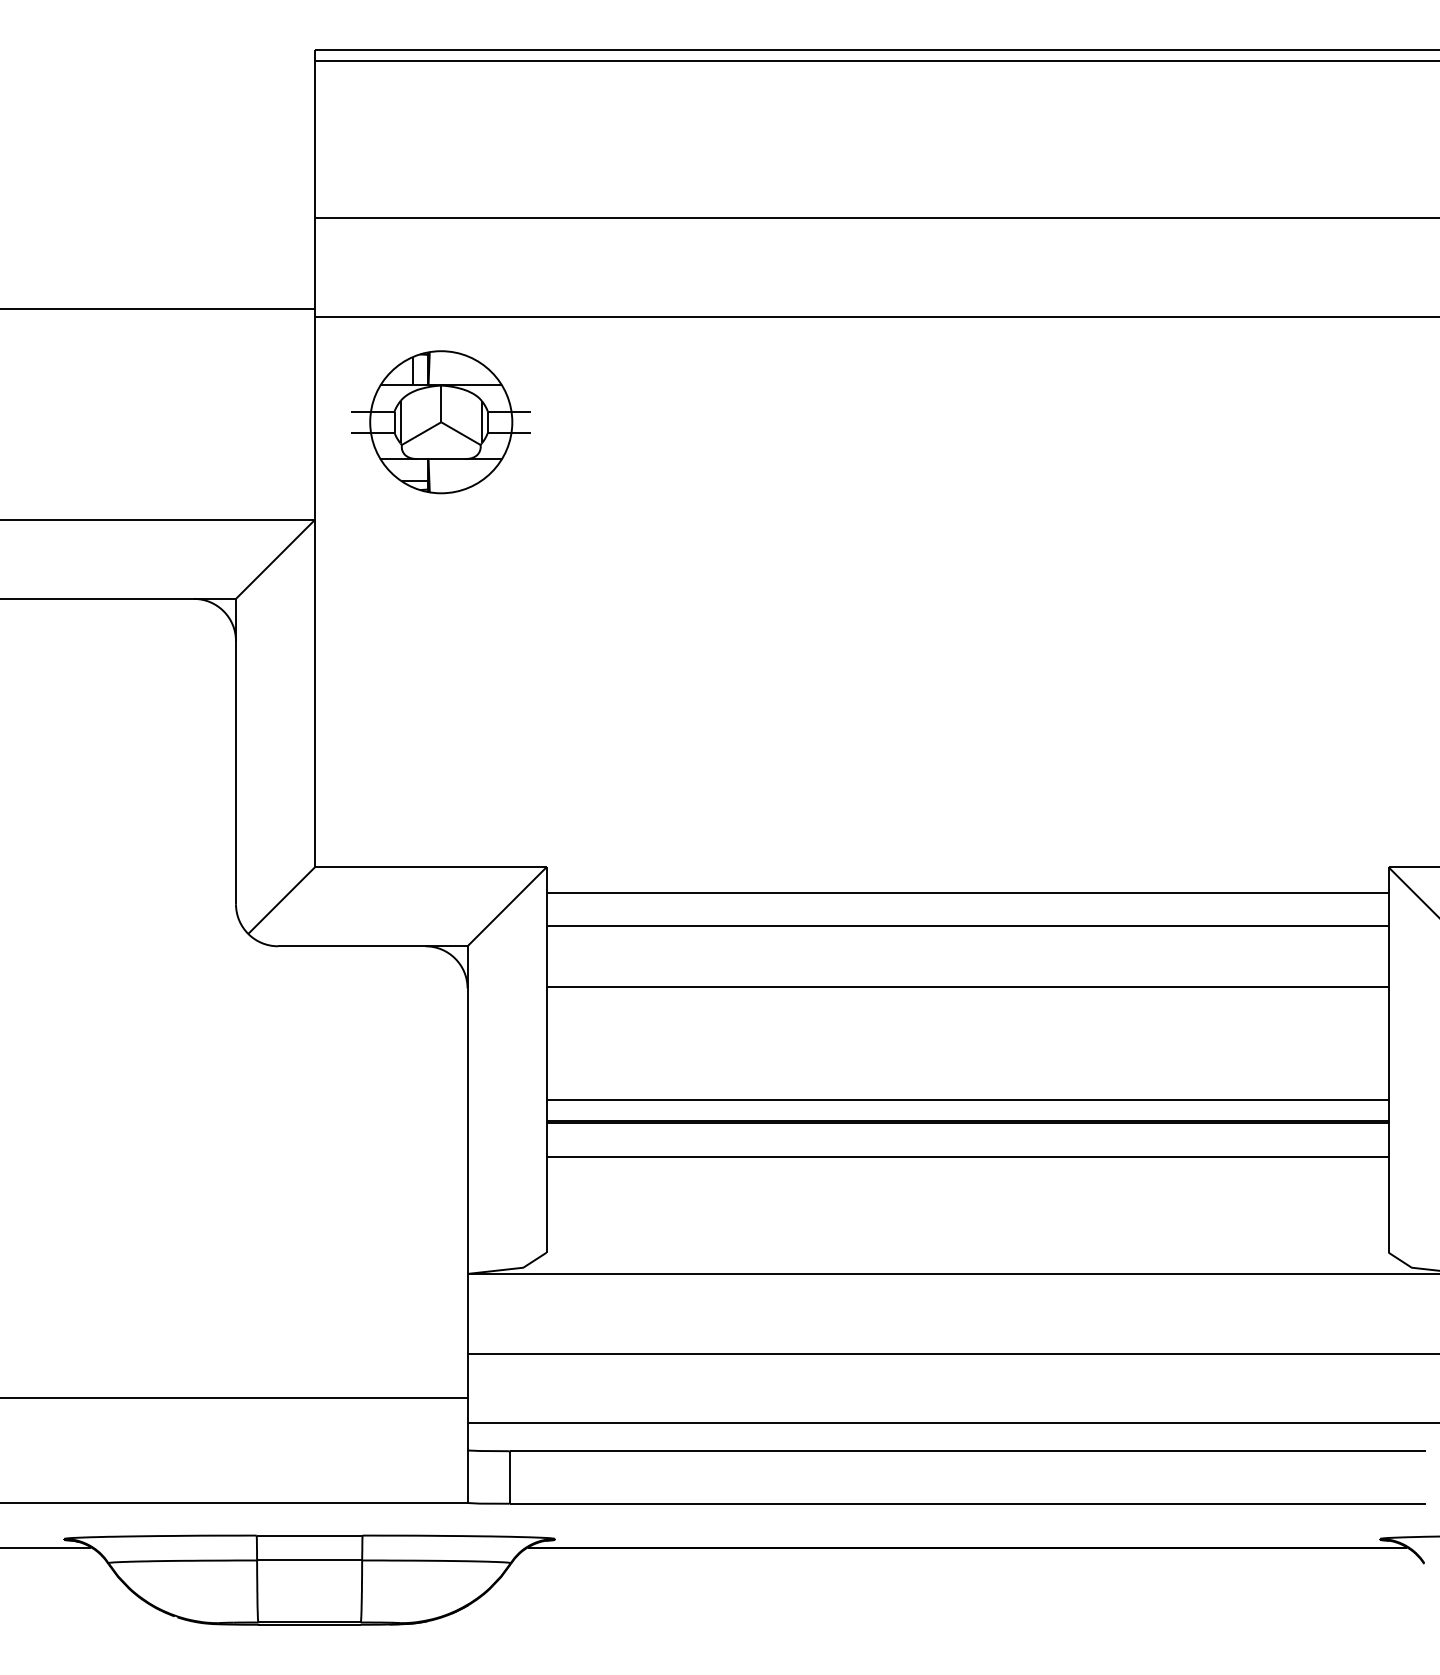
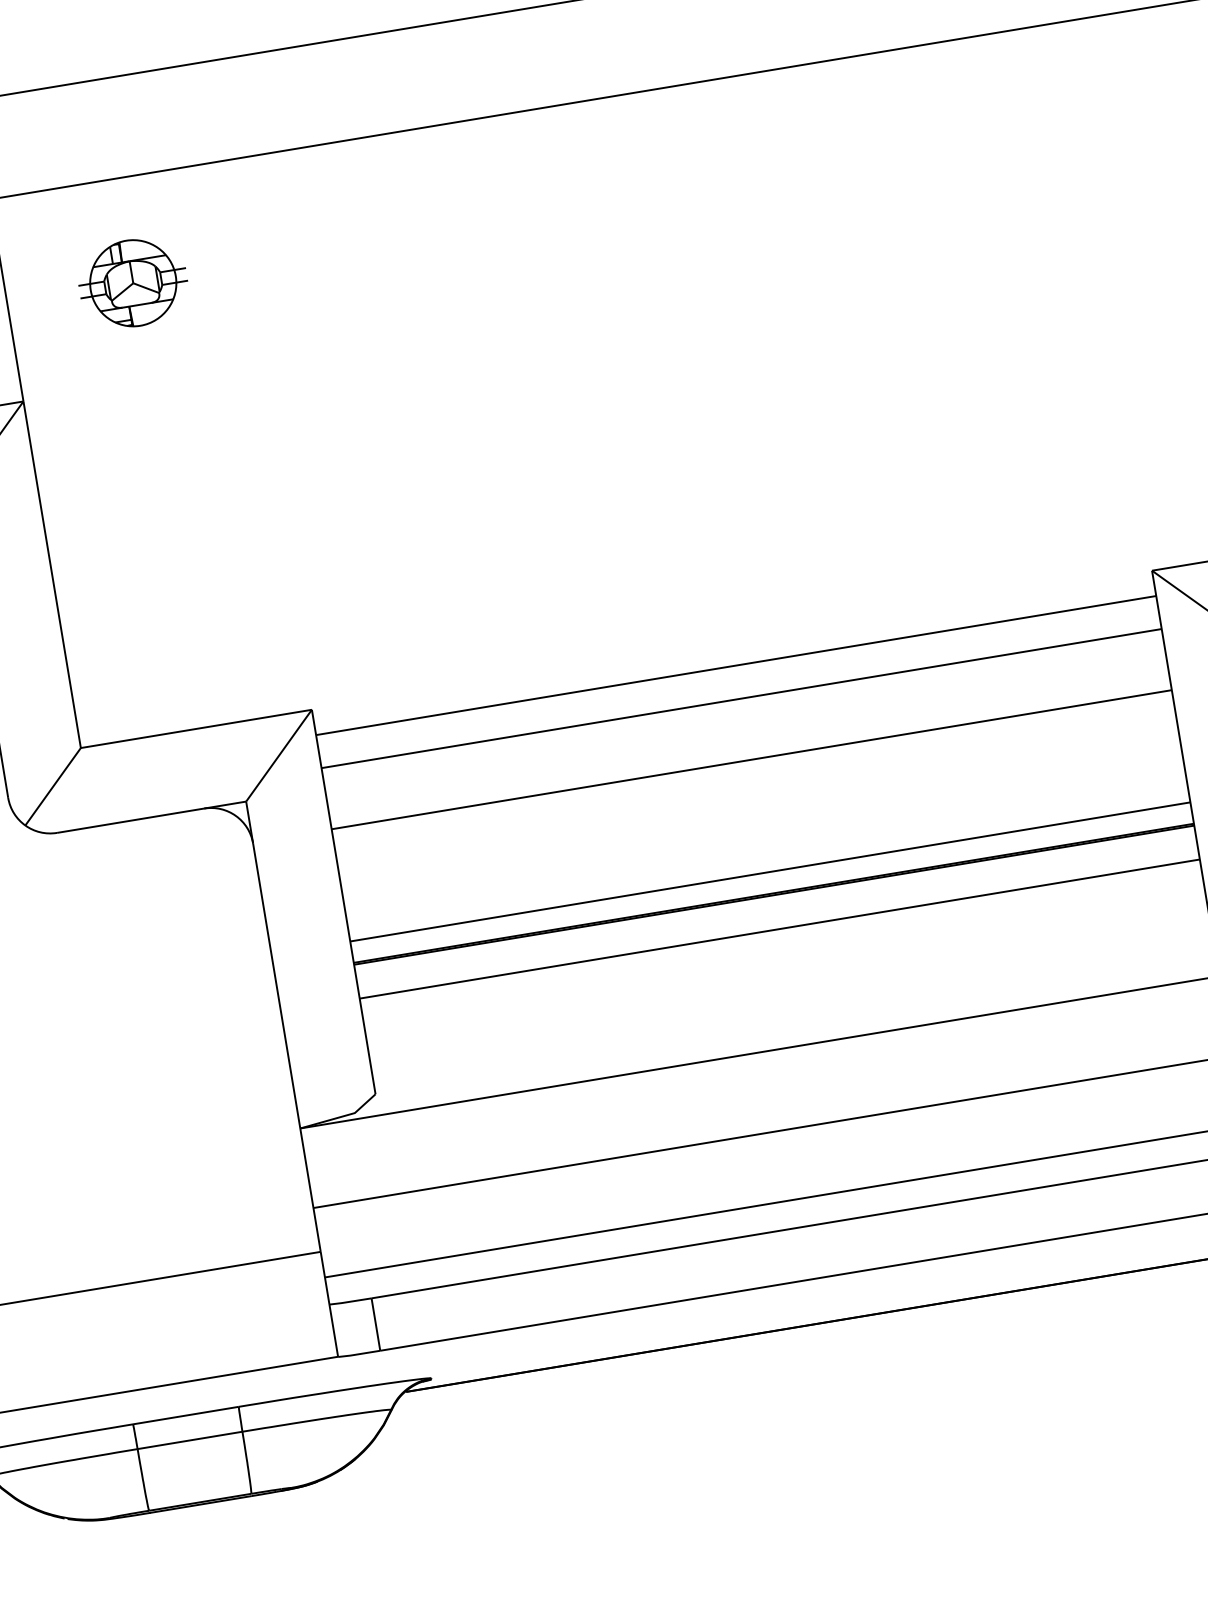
part: (440, 422) -> (132, 283), size x0.6

